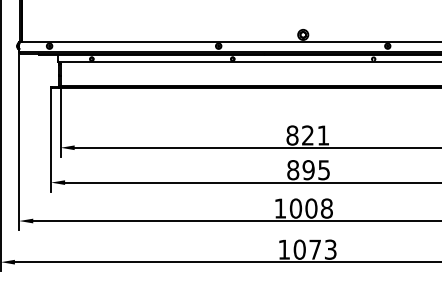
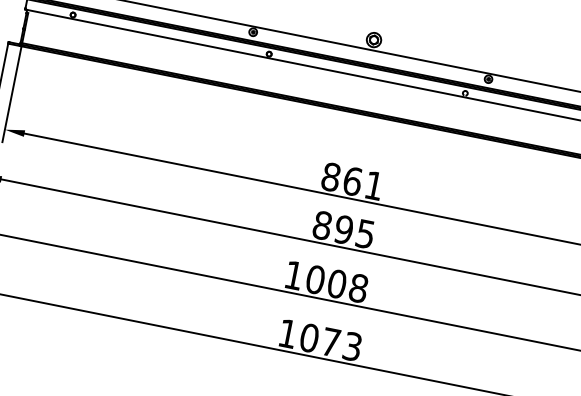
text: (308, 135) -> (353, 181), 821 -> 861

